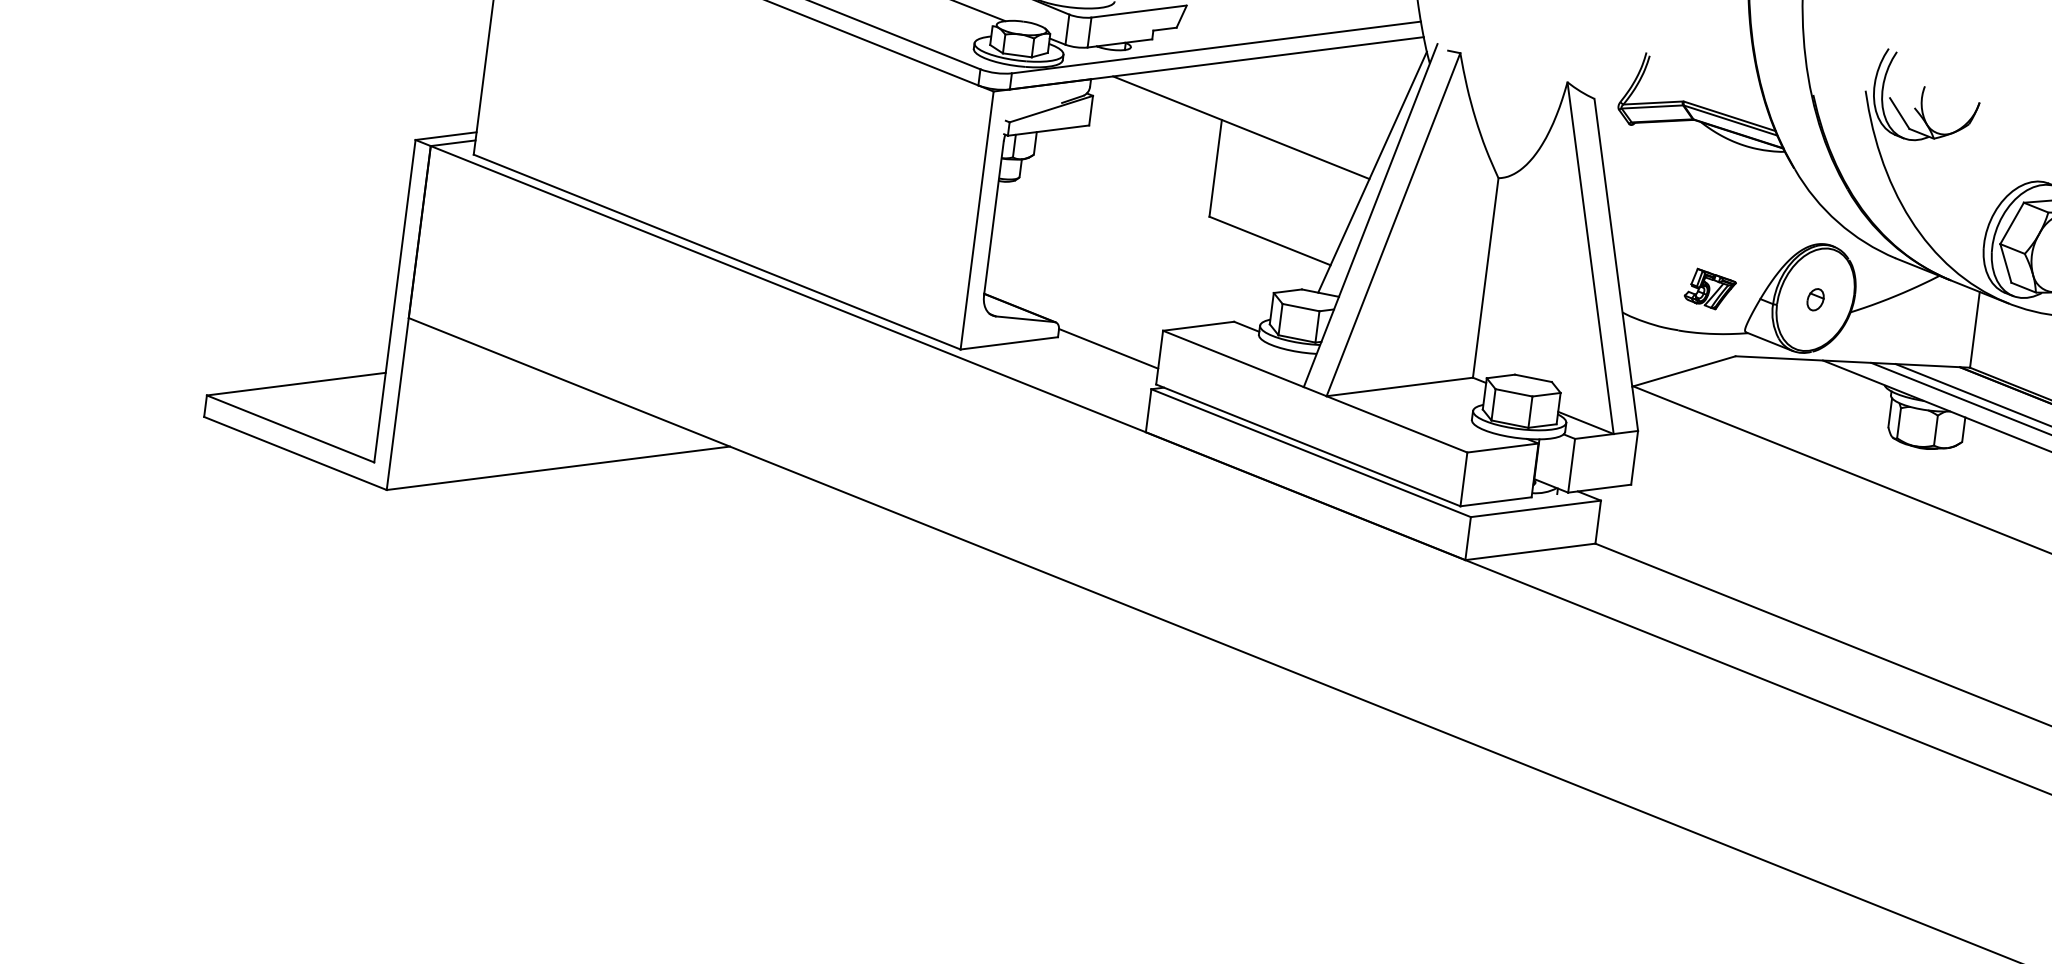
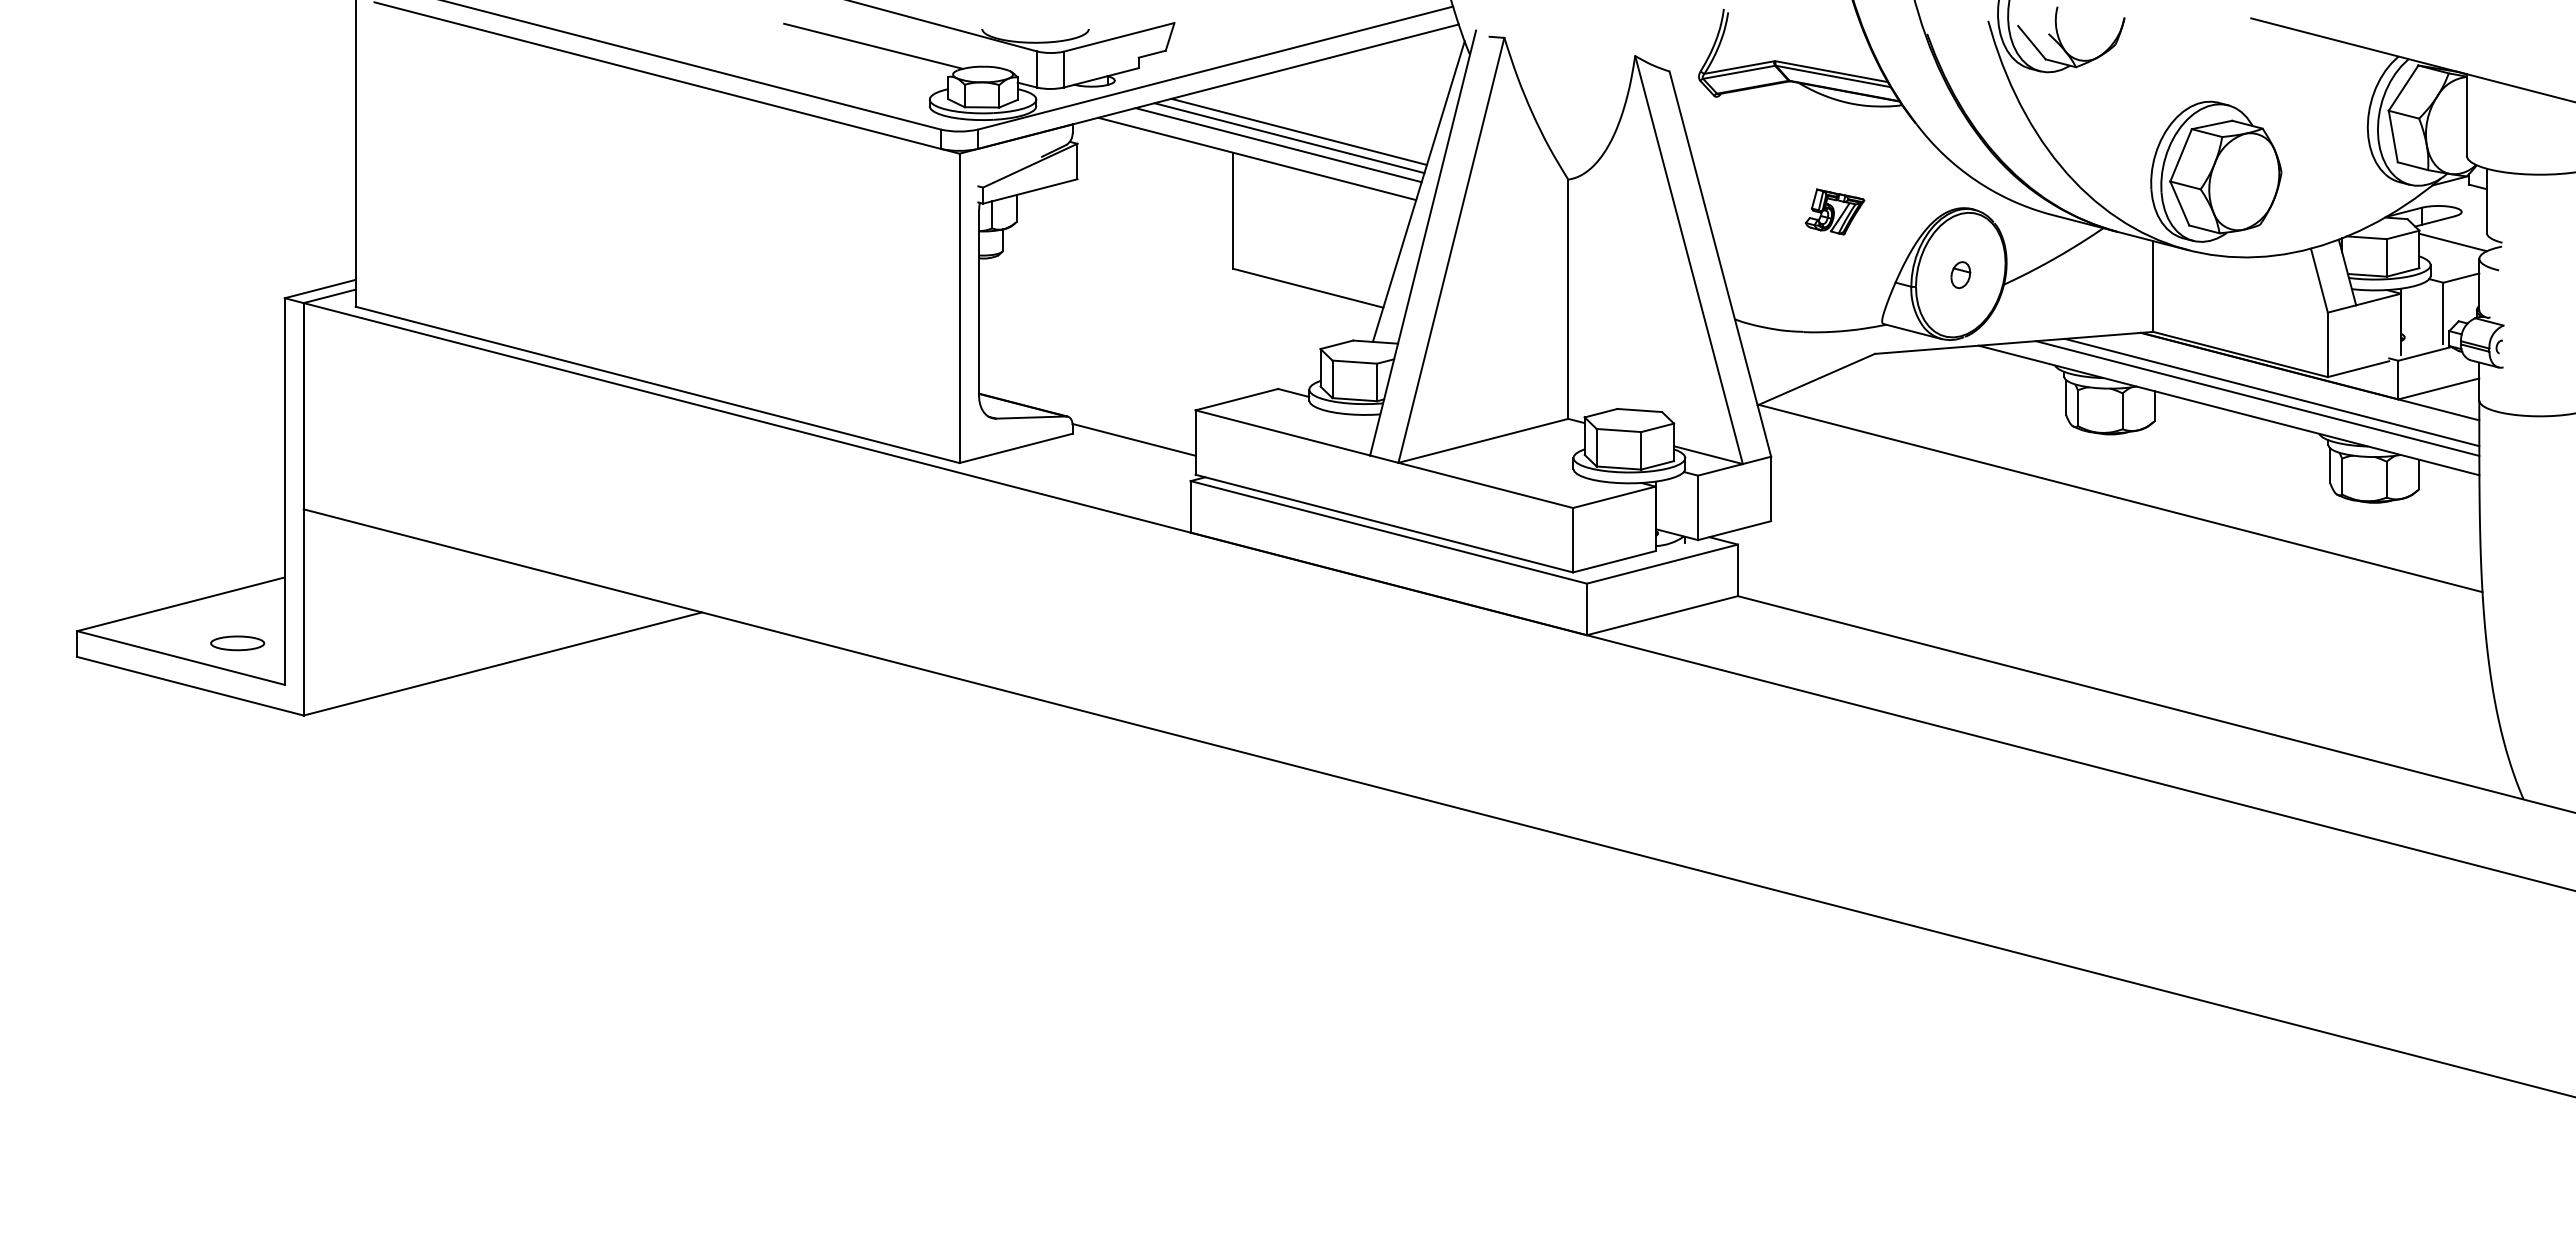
line: (1278, 109) -> (1298, 131), added
line: (1270, 114) -> (1289, 138), added
line: (1260, 118) -> (1278, 145), added
part: (1709, 289) -> (1834, 211), moved
part: (339, 422) -> (237, 643), added

